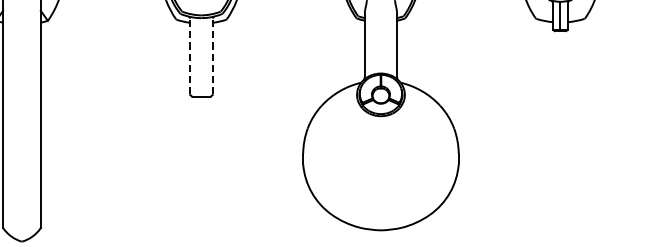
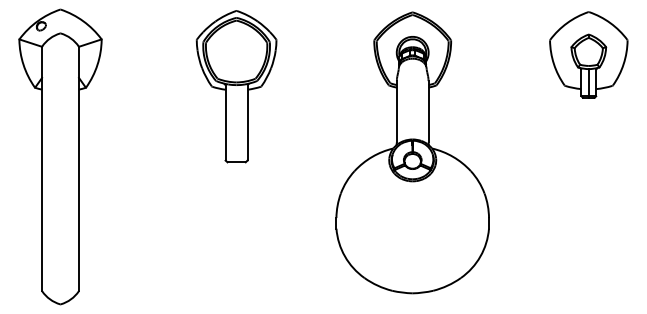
line: (190, 56) -> (225, 122), dashed -> solid
line: (212, 56) -> (247, 122), dashed -> solid

